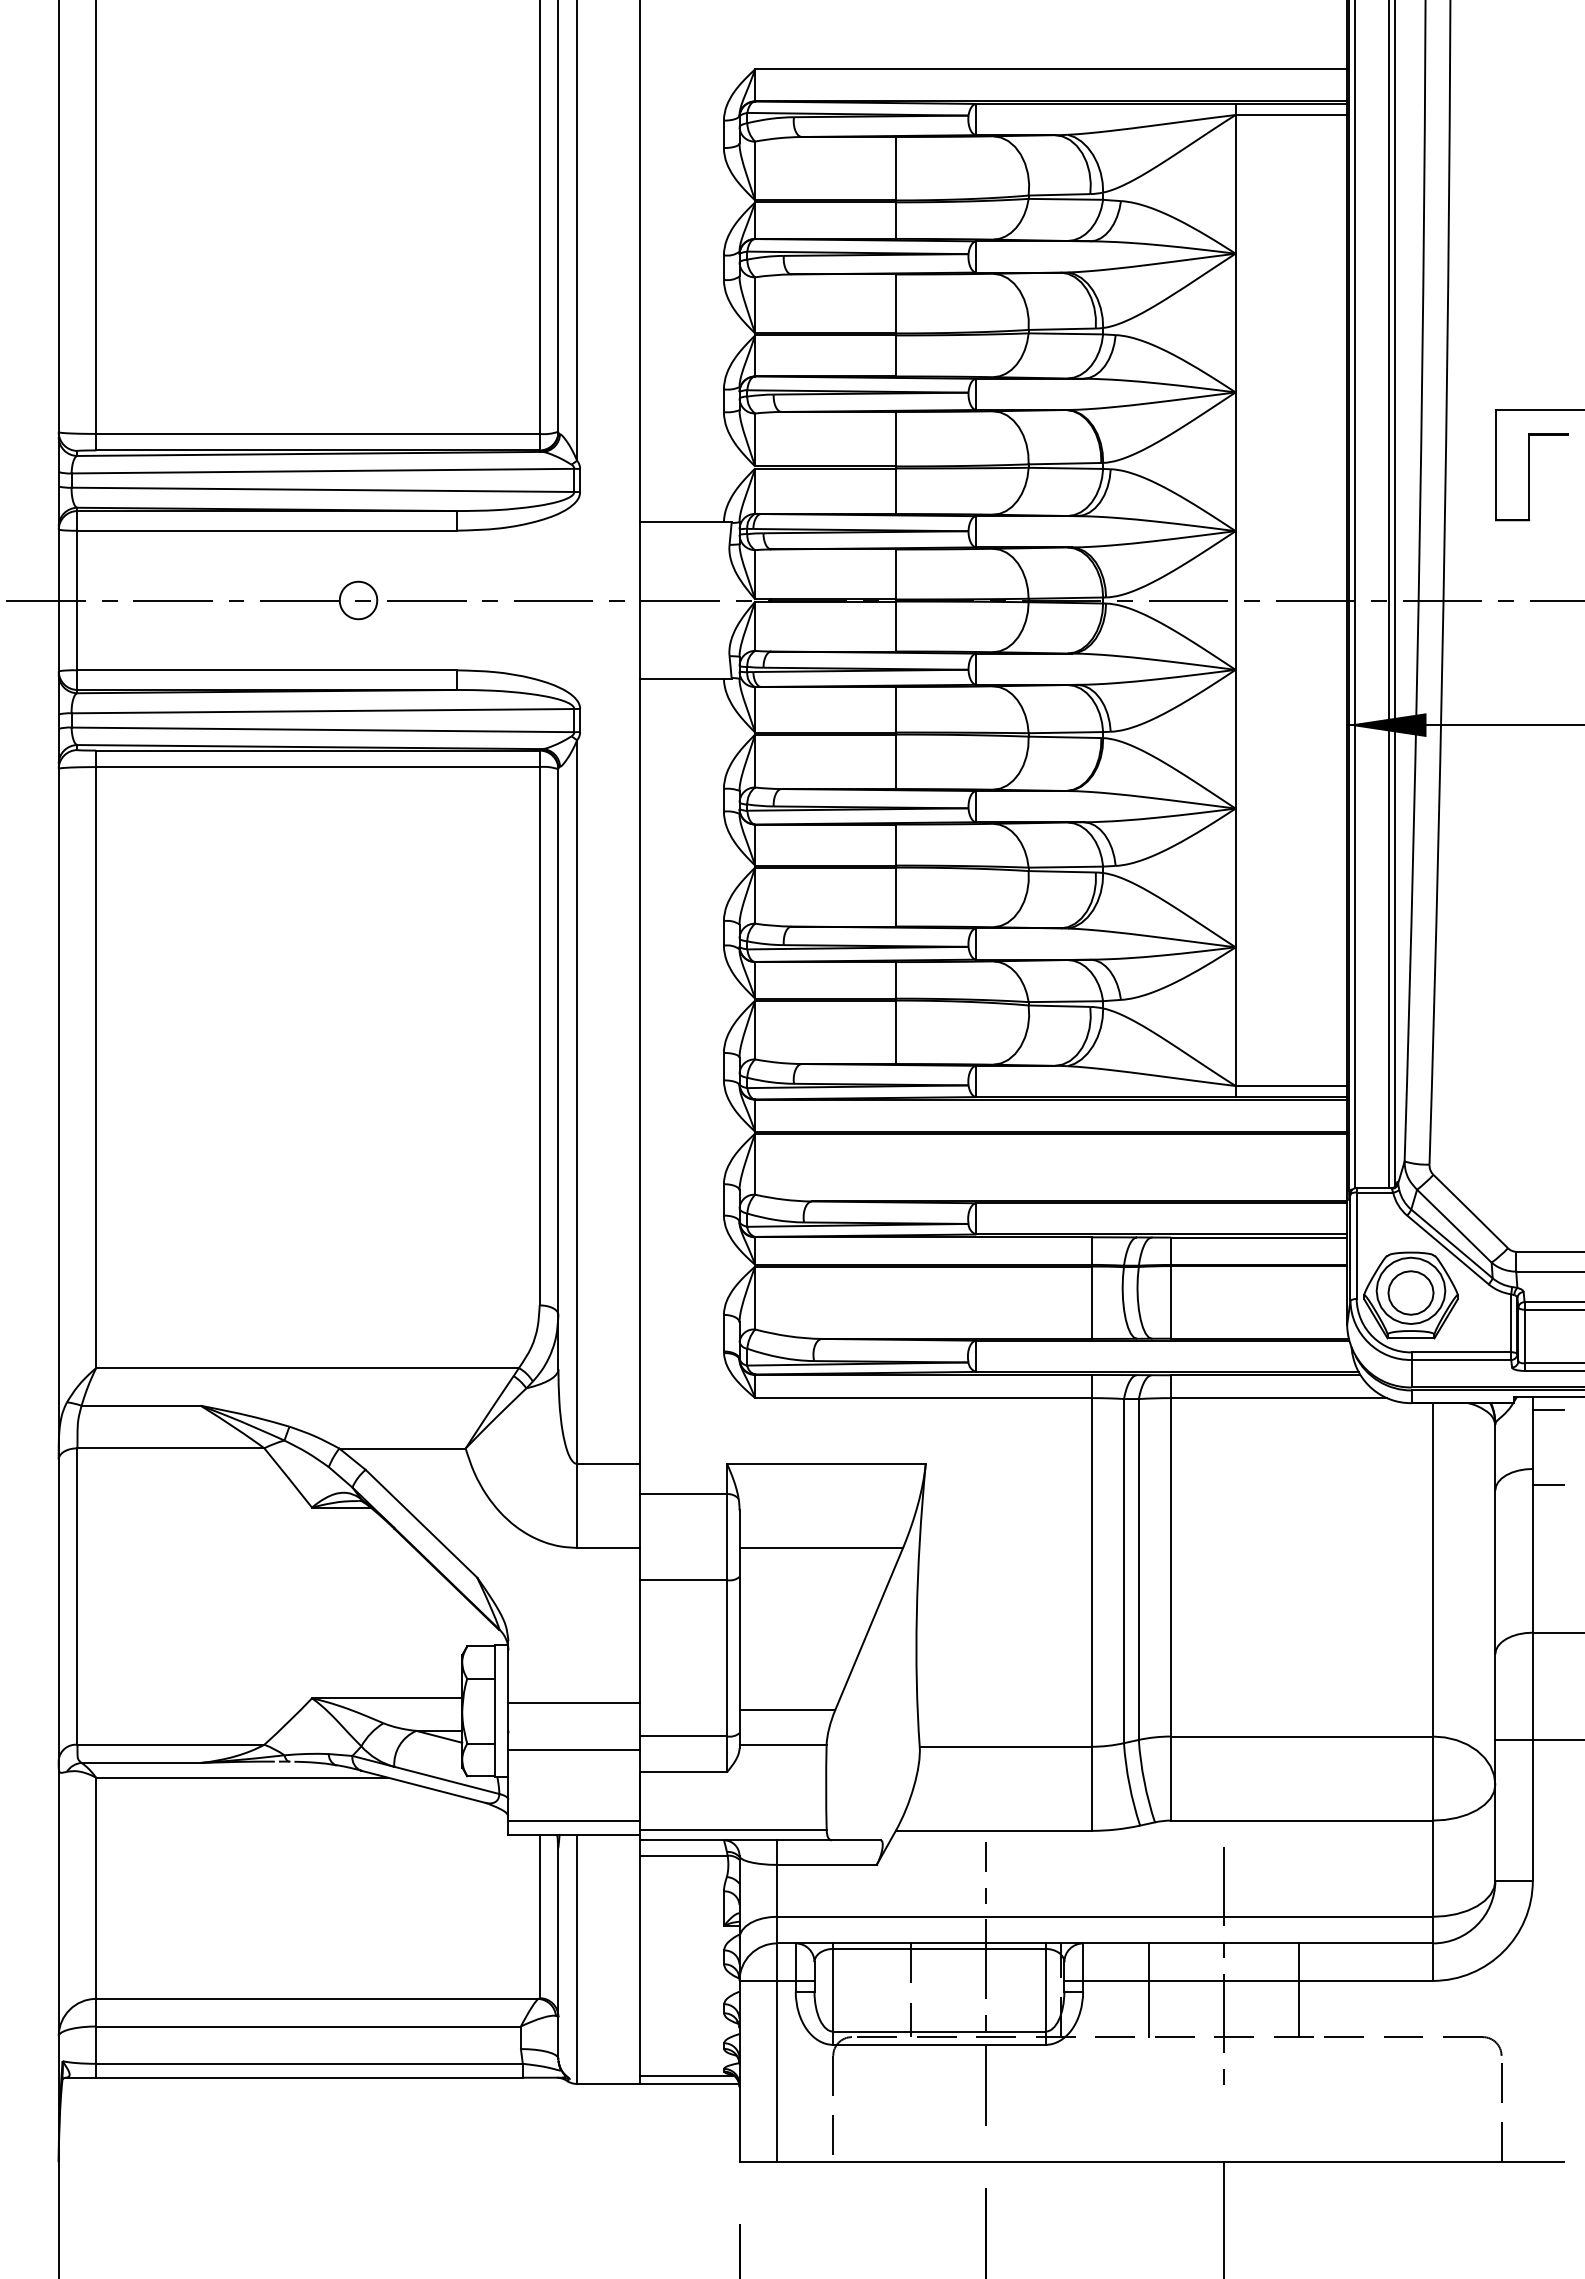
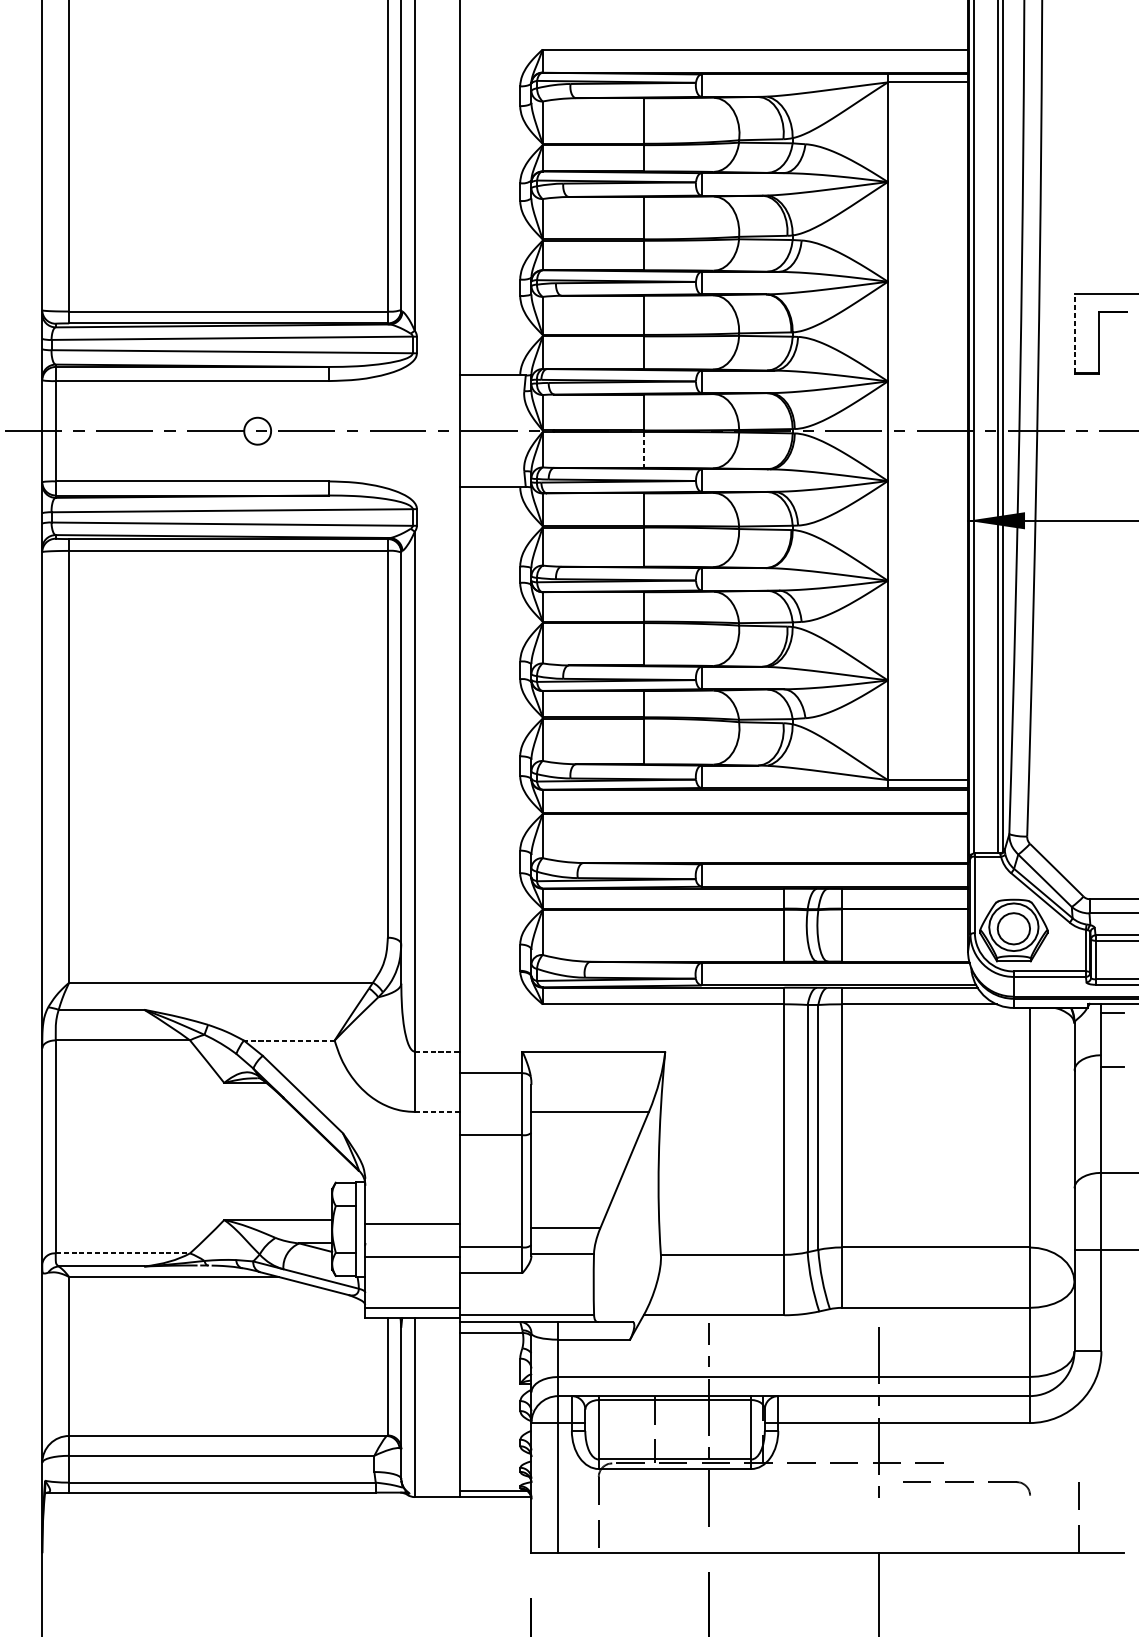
line: (1495, 464) -> (1074, 333), solid -> dashed
line: (896, 626) -> (644, 449), solid -> dashed
line: (402, 1448) -> (289, 1040), solid -> dashed
line: (608, 1463) -> (437, 1051), solid -> dashed
line: (607, 1547) -> (436, 1111), solid -> dashed
line: (171, 1744) -> (123, 1253), solid -> dashed
line: (1148, 1990) -> (825, 1429), removed
line: (1298, 1990) -> (933, 1429), removed
part: (1413, 2037) -> (966, 1482), moved

